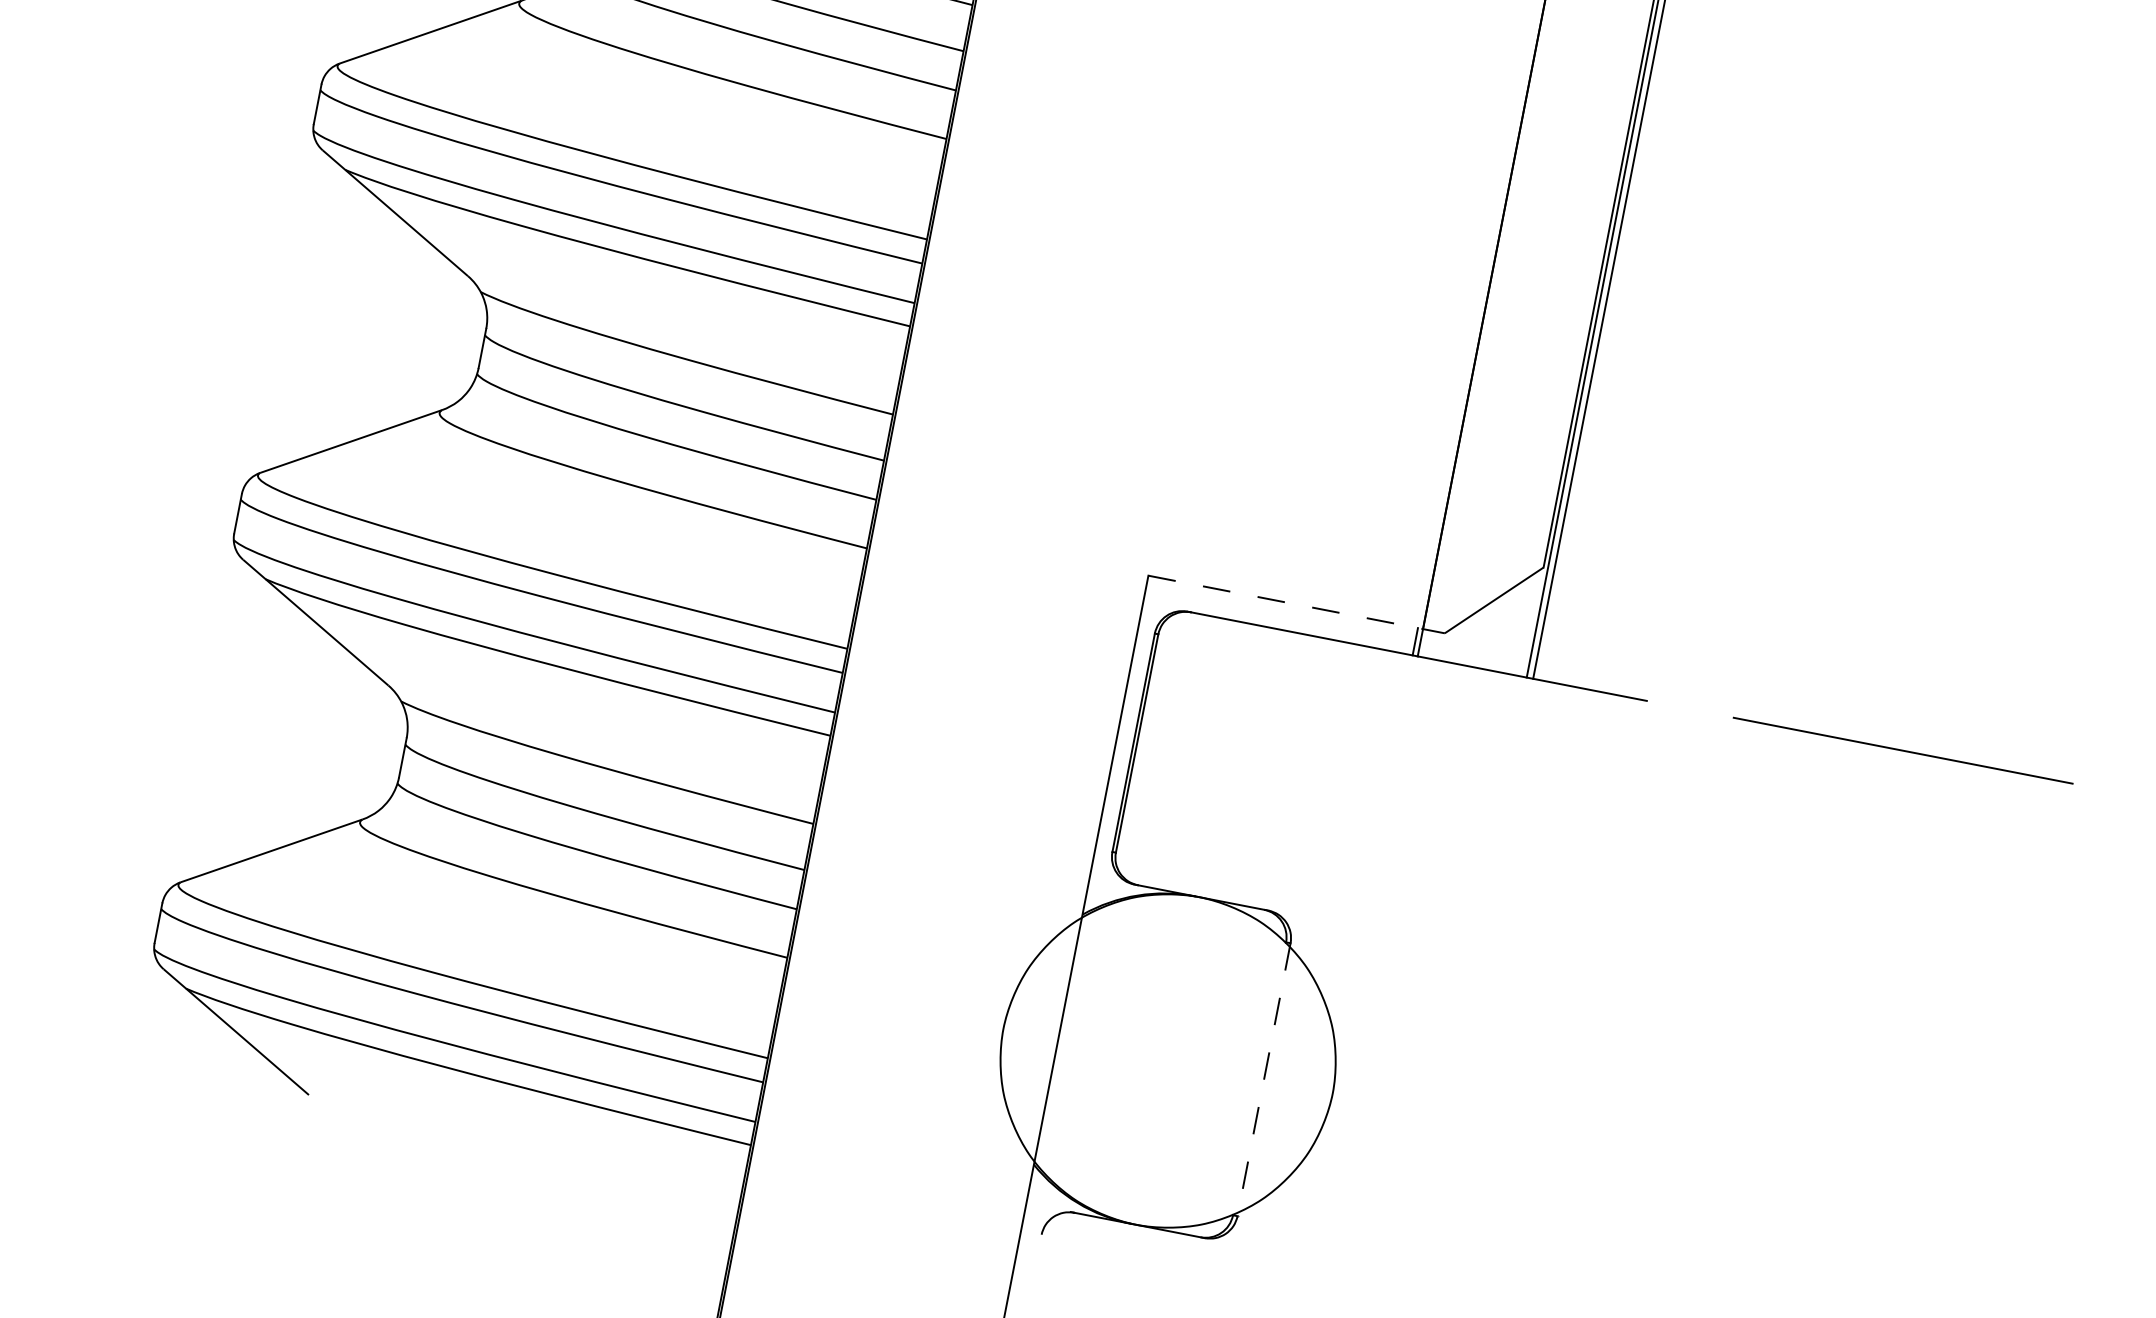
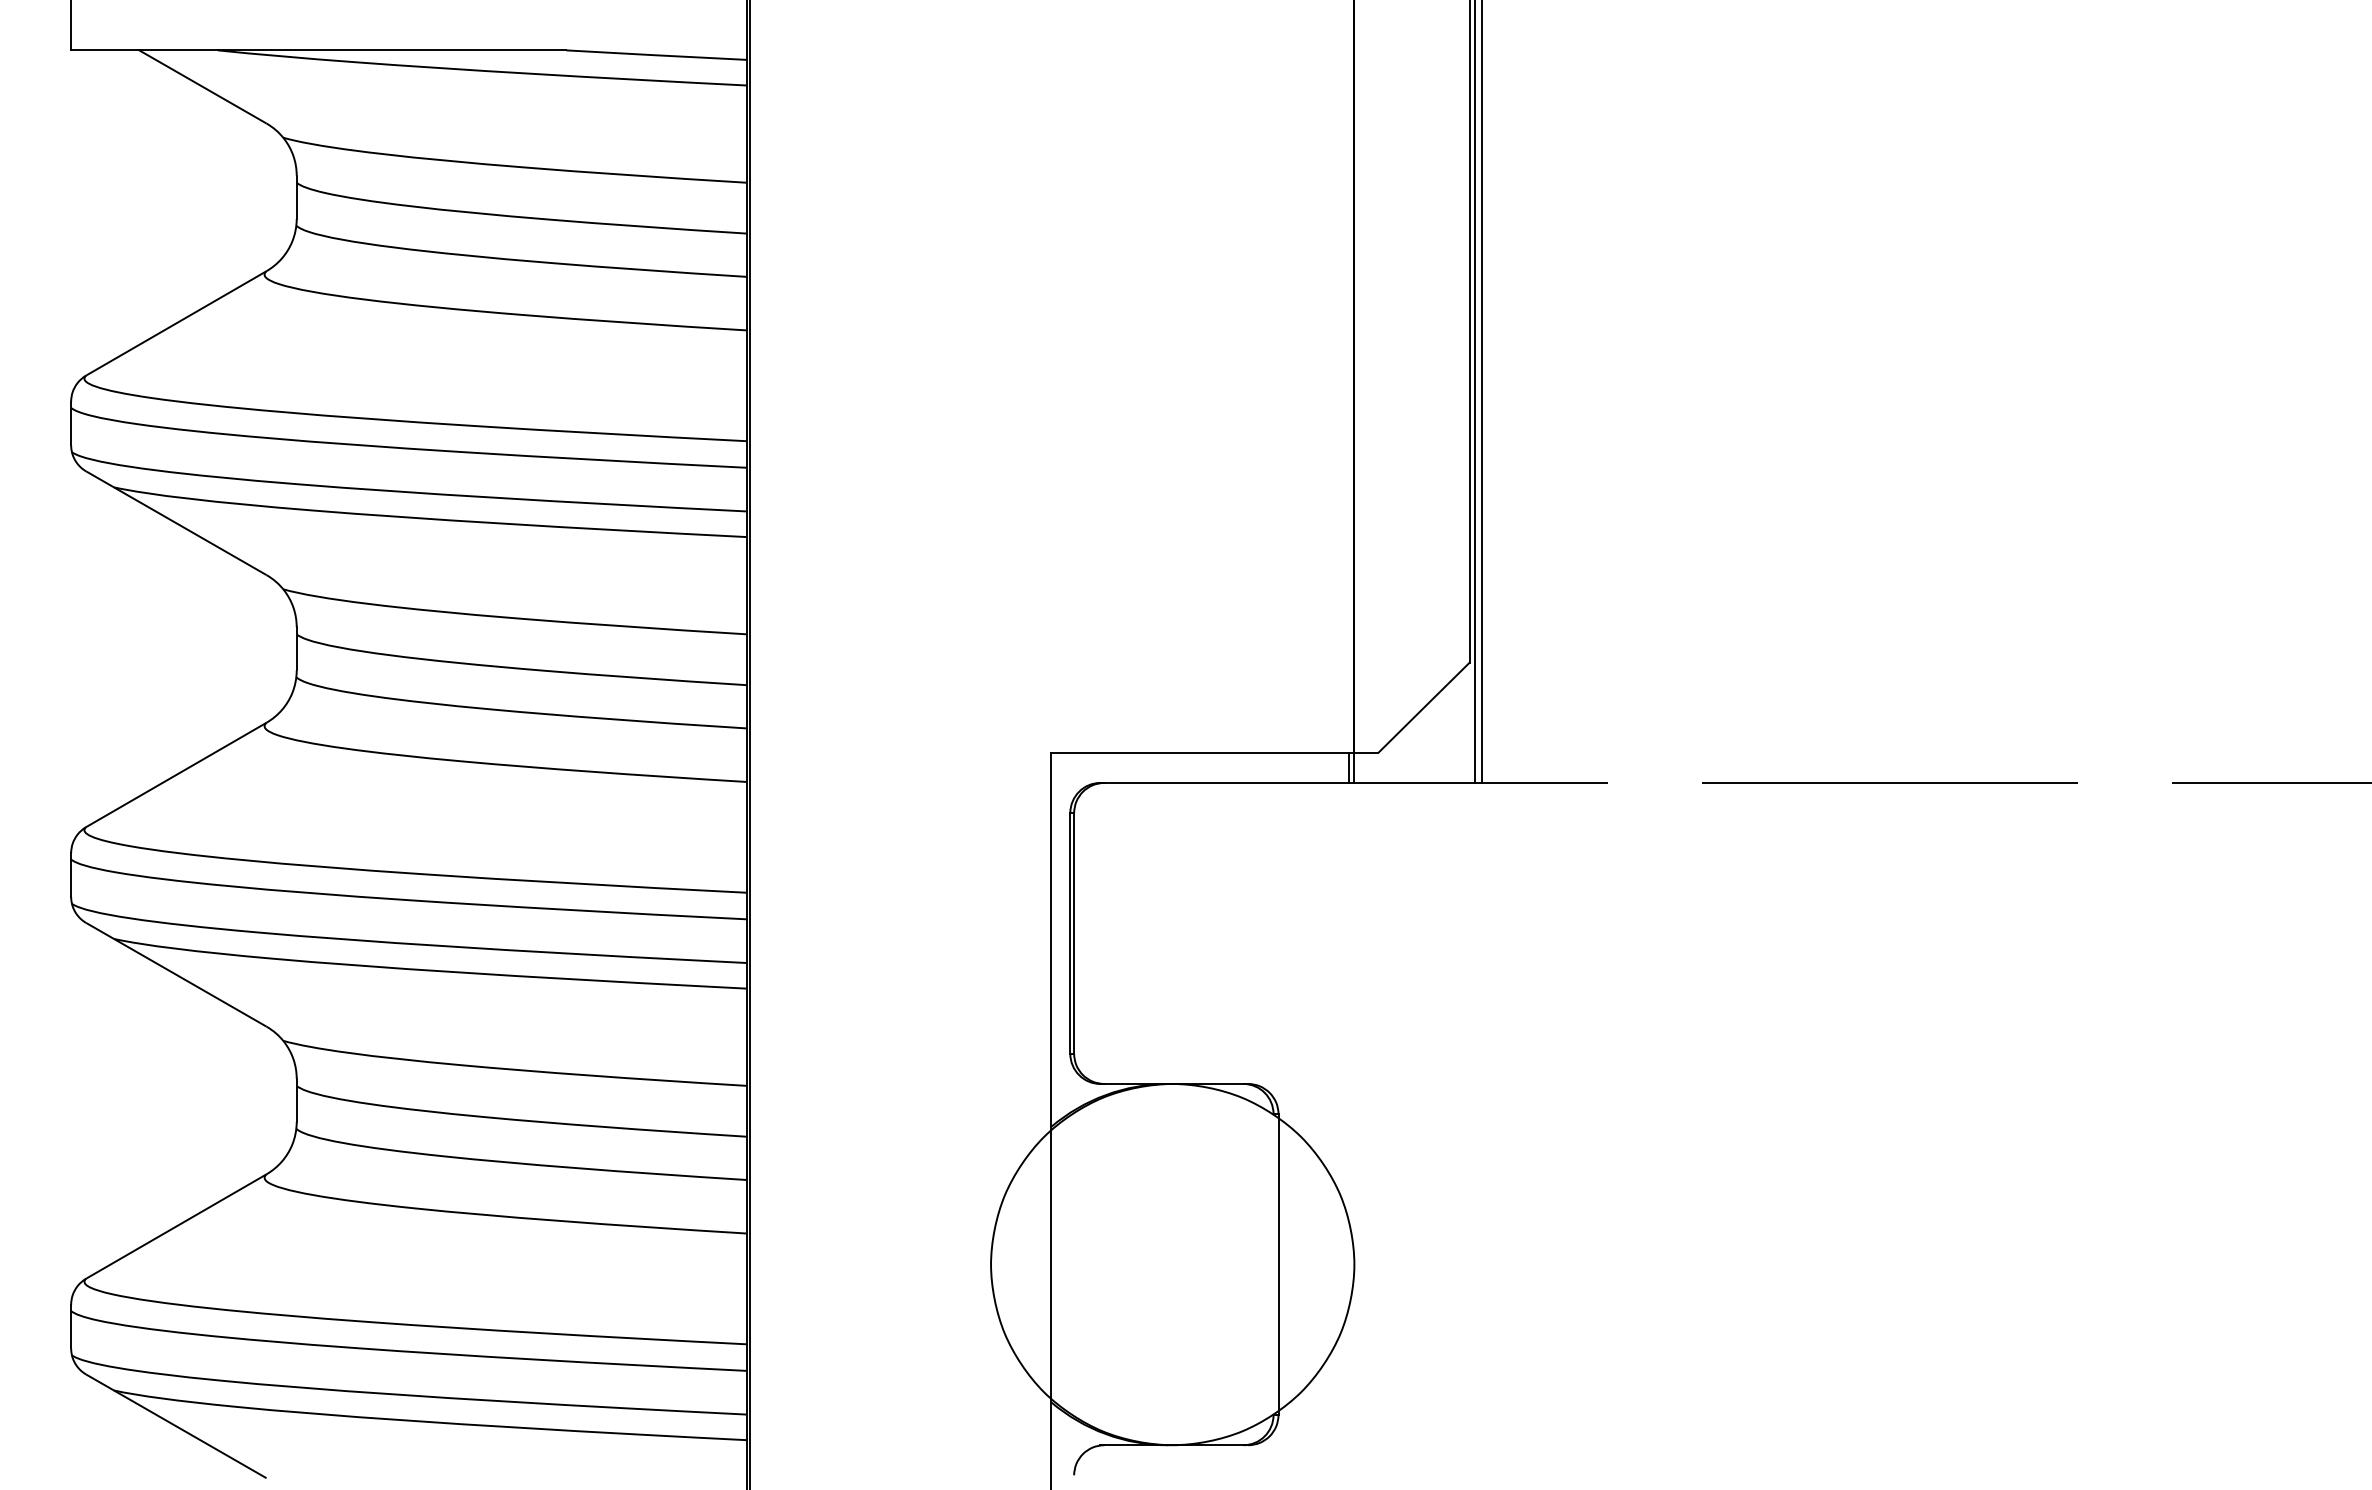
line: (1297, 604) -> (1215, 752), dashed -> solid
line: (1264, 1079) -> (1278, 1264), dashed -> solid

